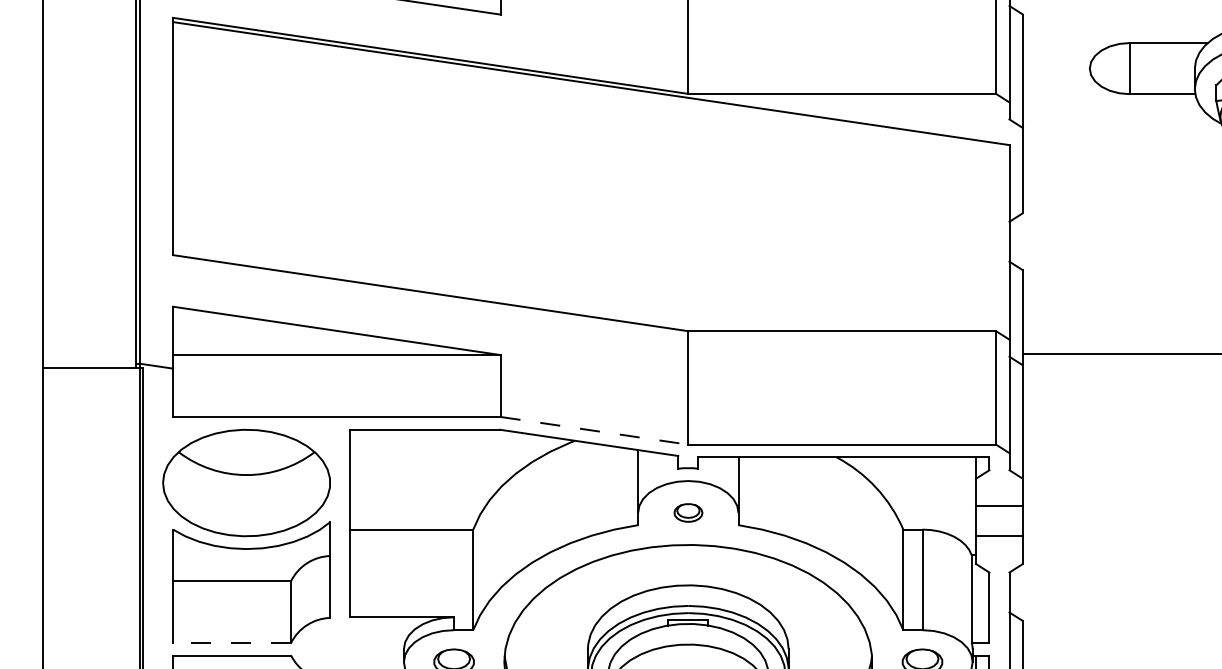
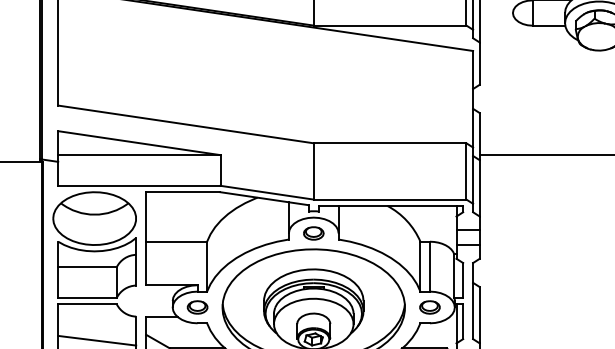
line: (595, 430) -> (267, 192), dashed -> solid
part: (687, 513) -> (313, 233), size x1.43
line: (230, 642) -> (86, 297), dashed -> solid

